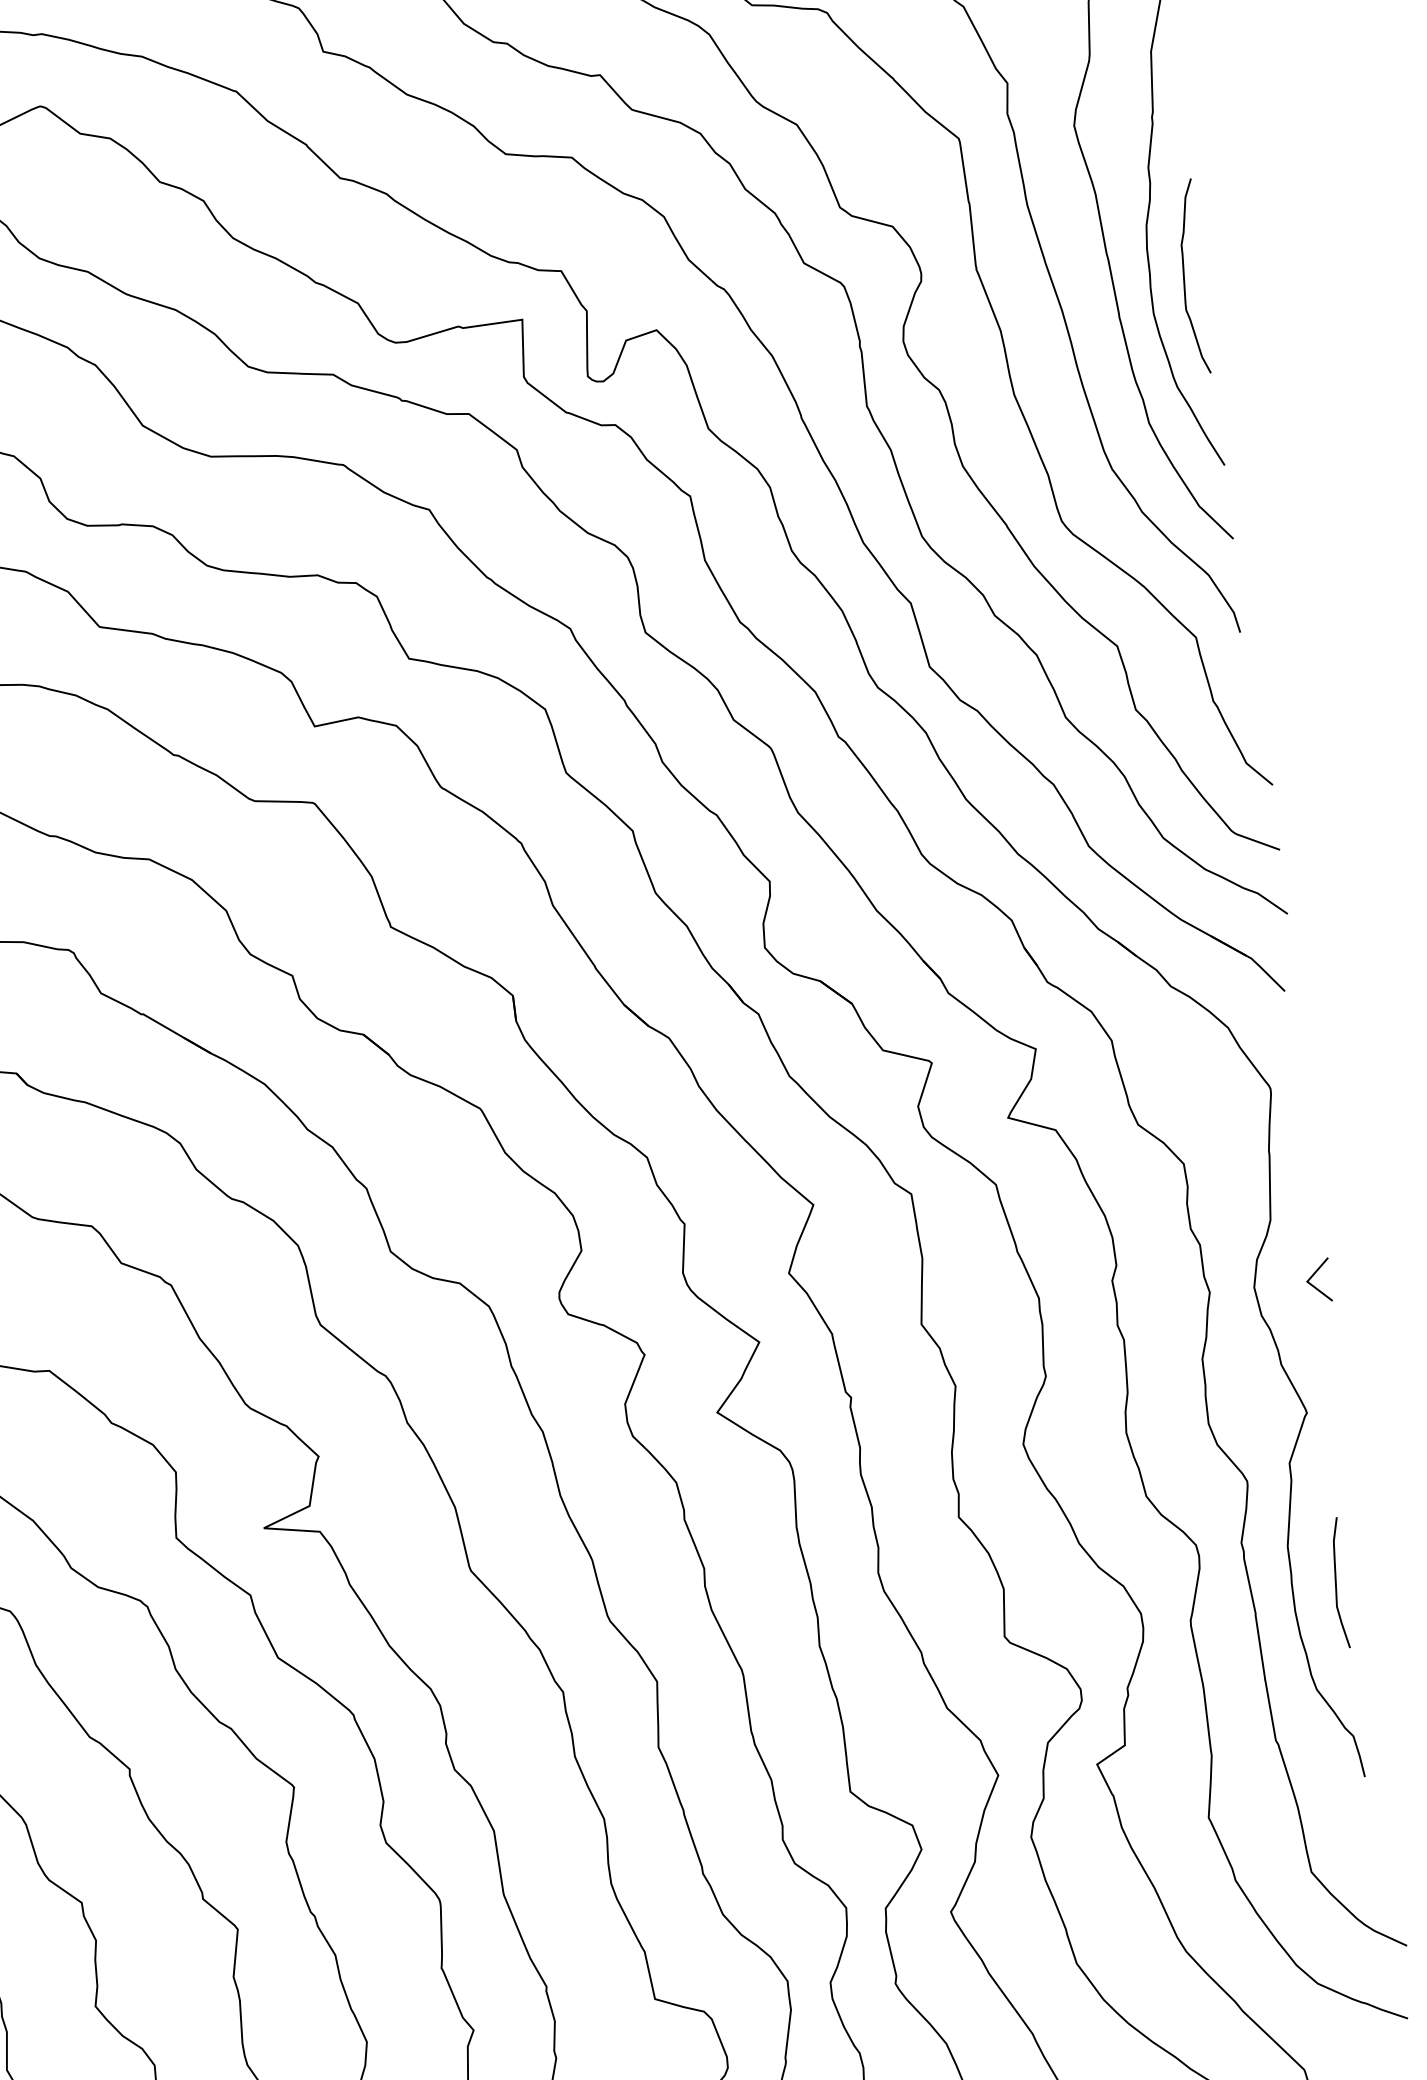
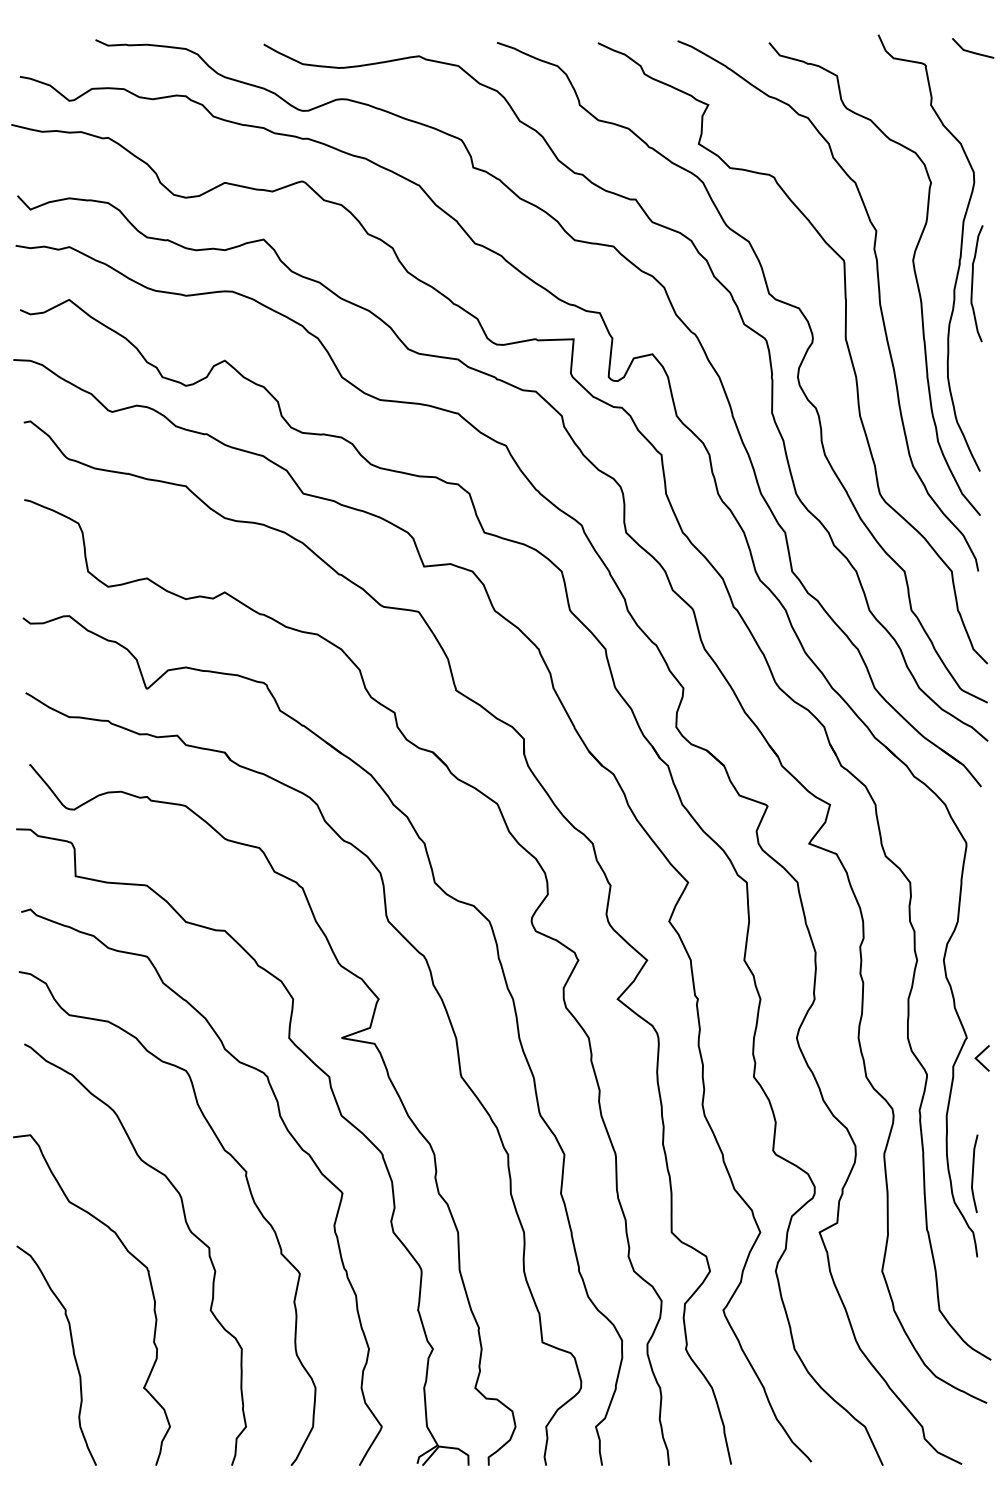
curve: (1186, 277) -> (973, 283), moved
line: (1313, 1278) -> (979, 1056), moved
curve: (1336, 1582) -> (973, 1173), moved

